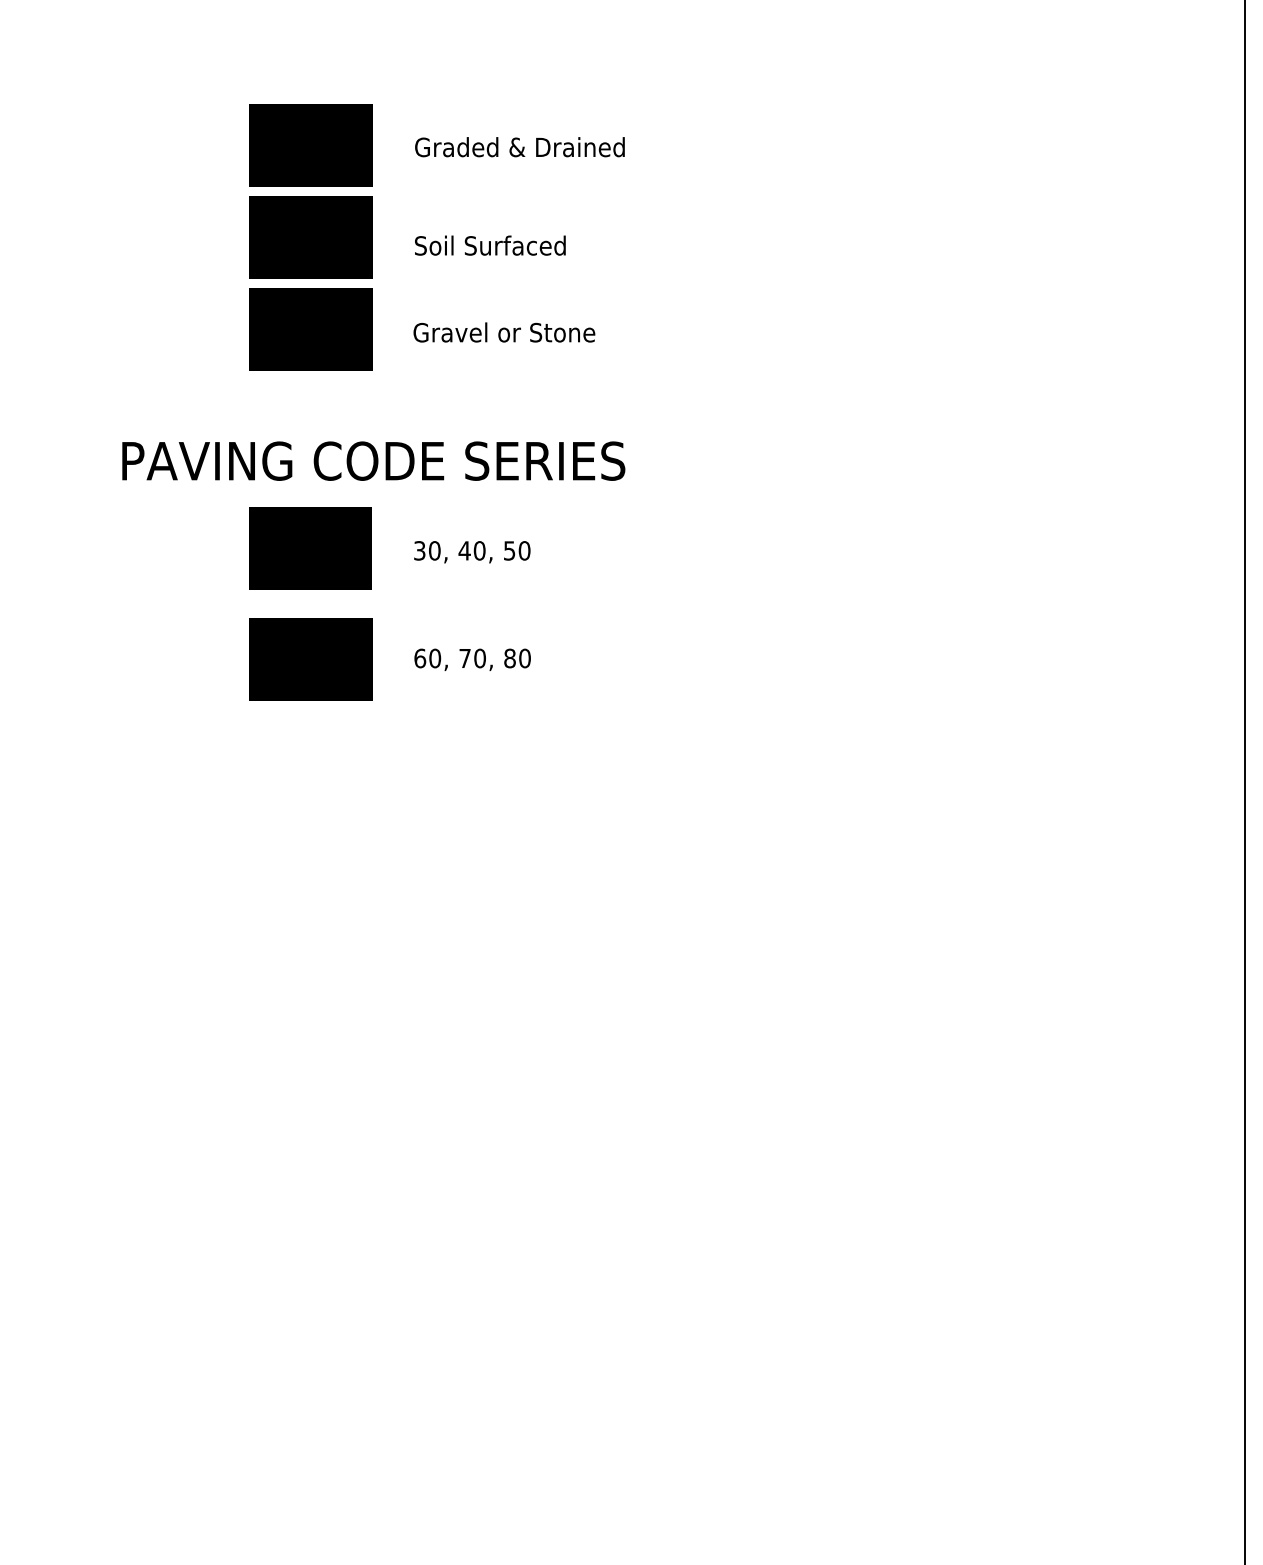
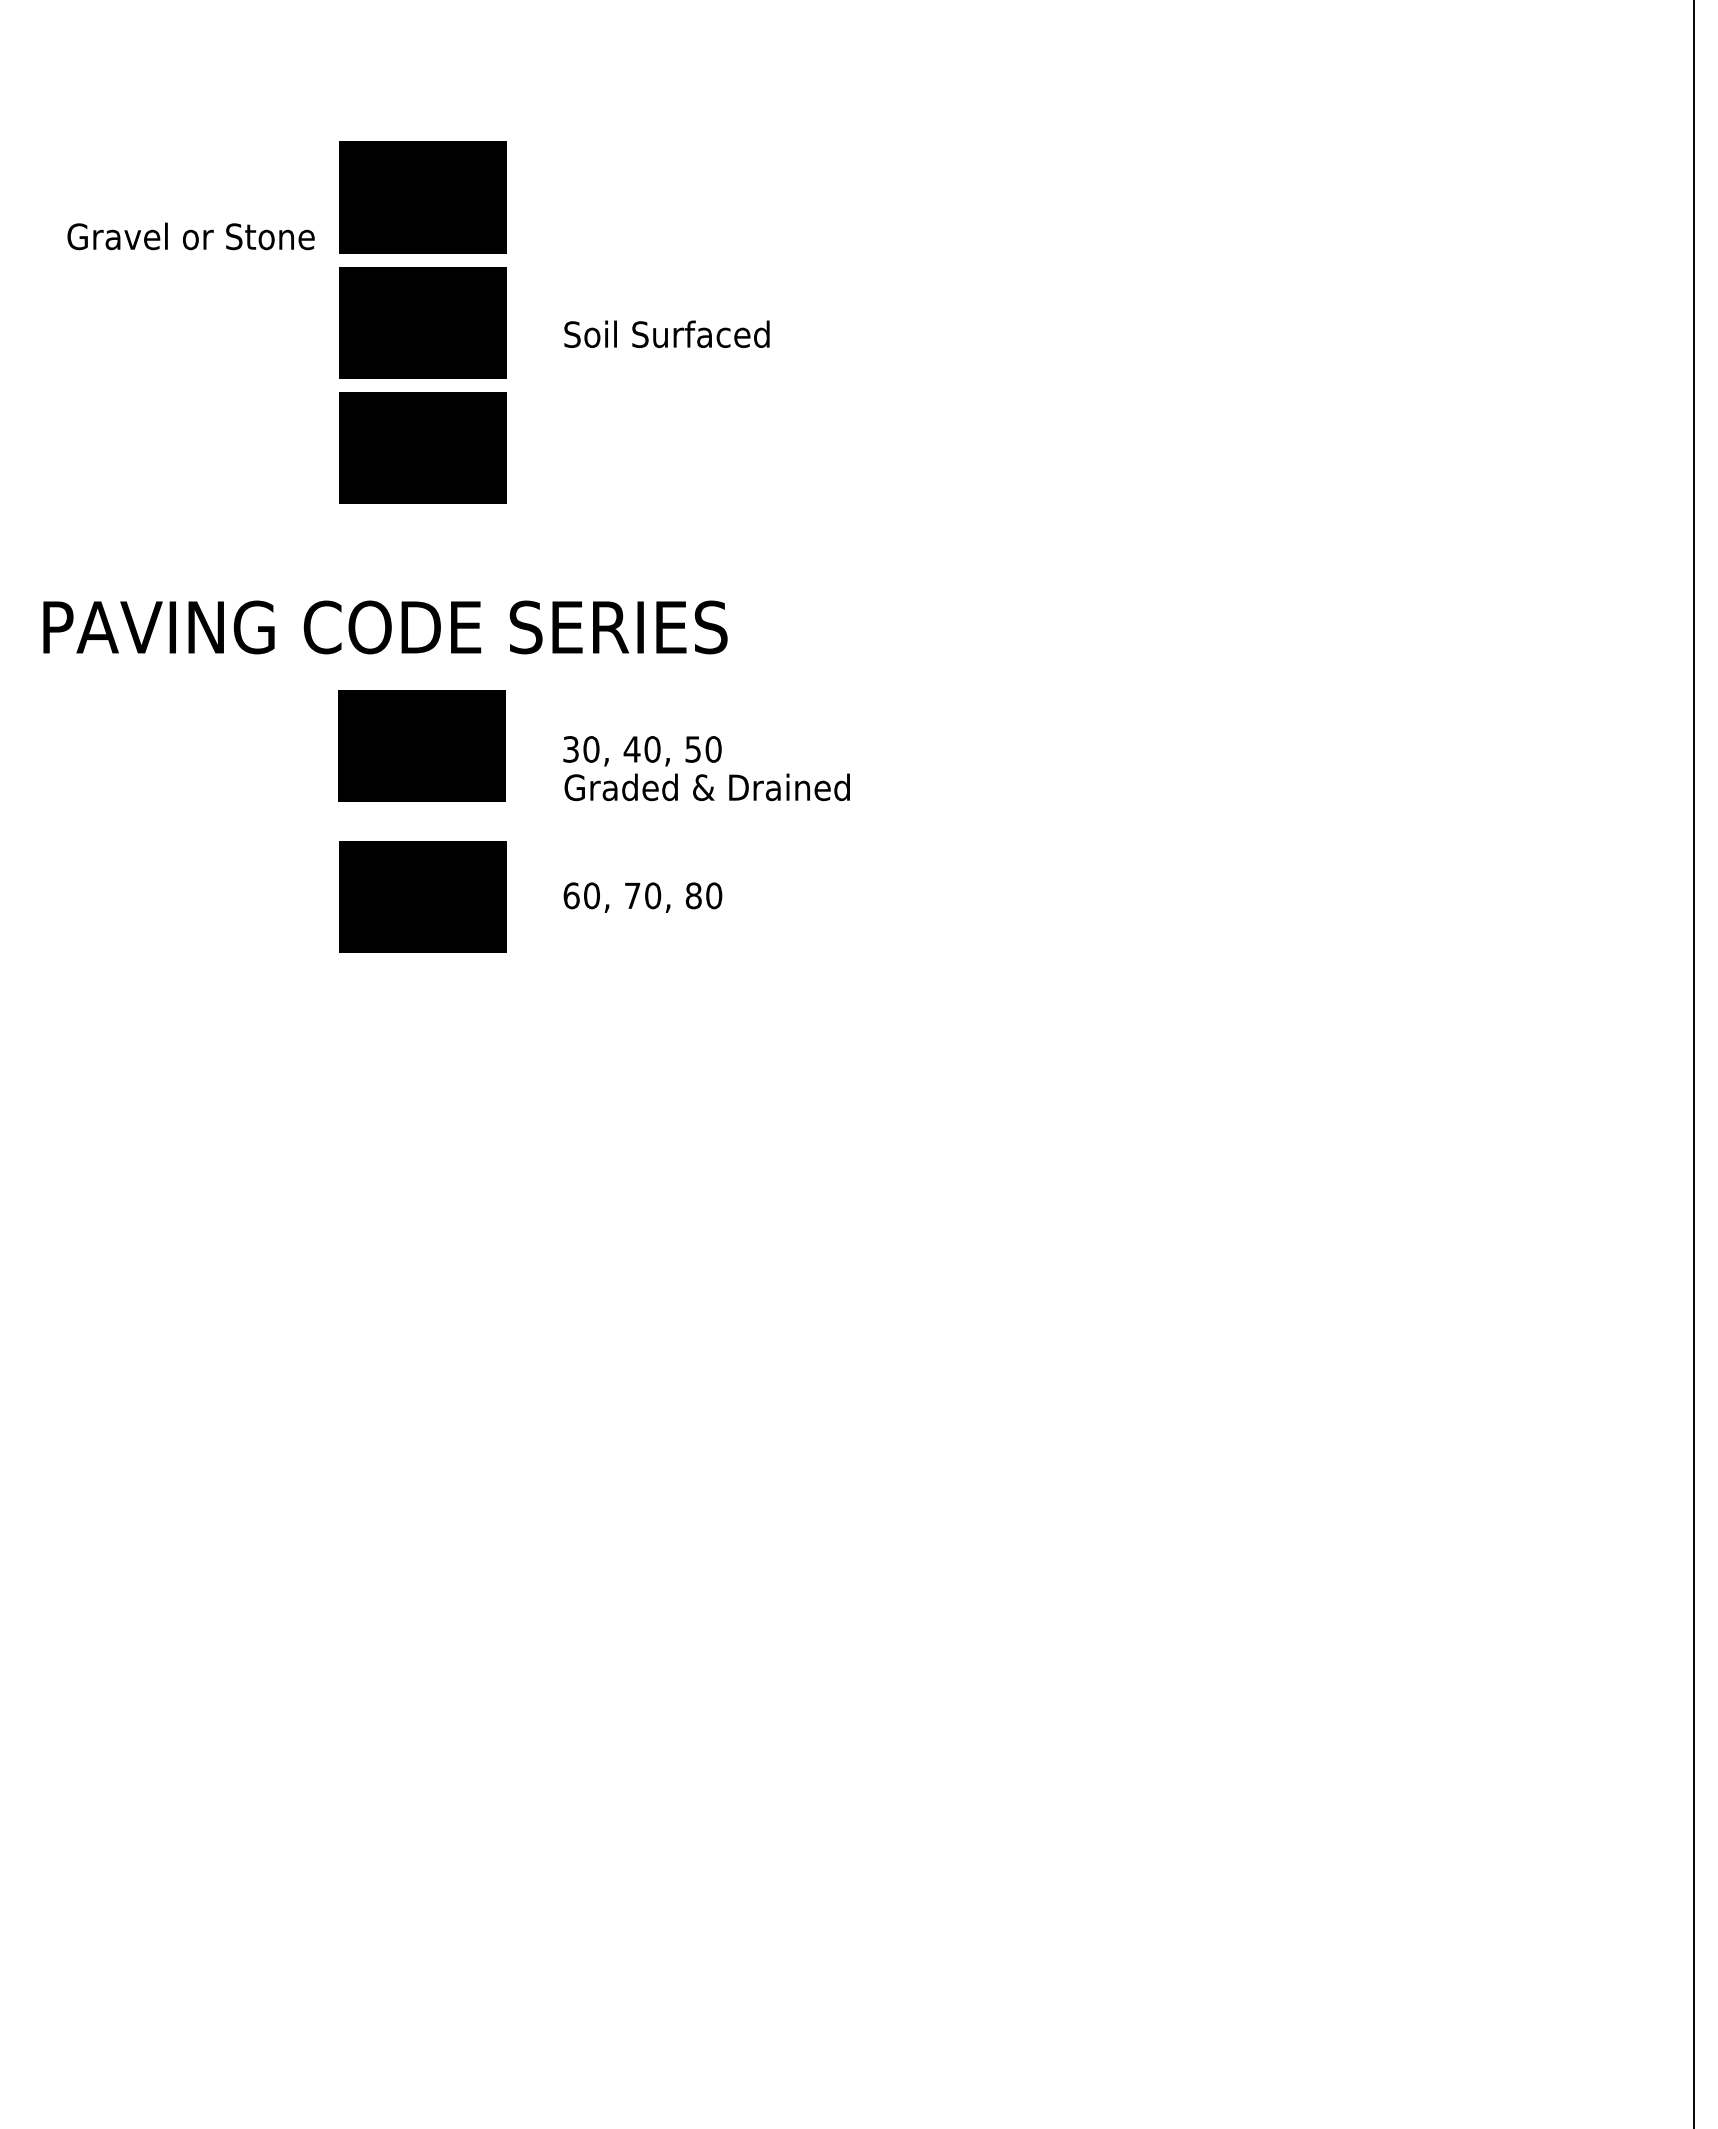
text: (519, 147) -> (706, 787), moved
text: (503, 332) -> (190, 236), moved
text: (373, 461) -> (385, 627), moved

